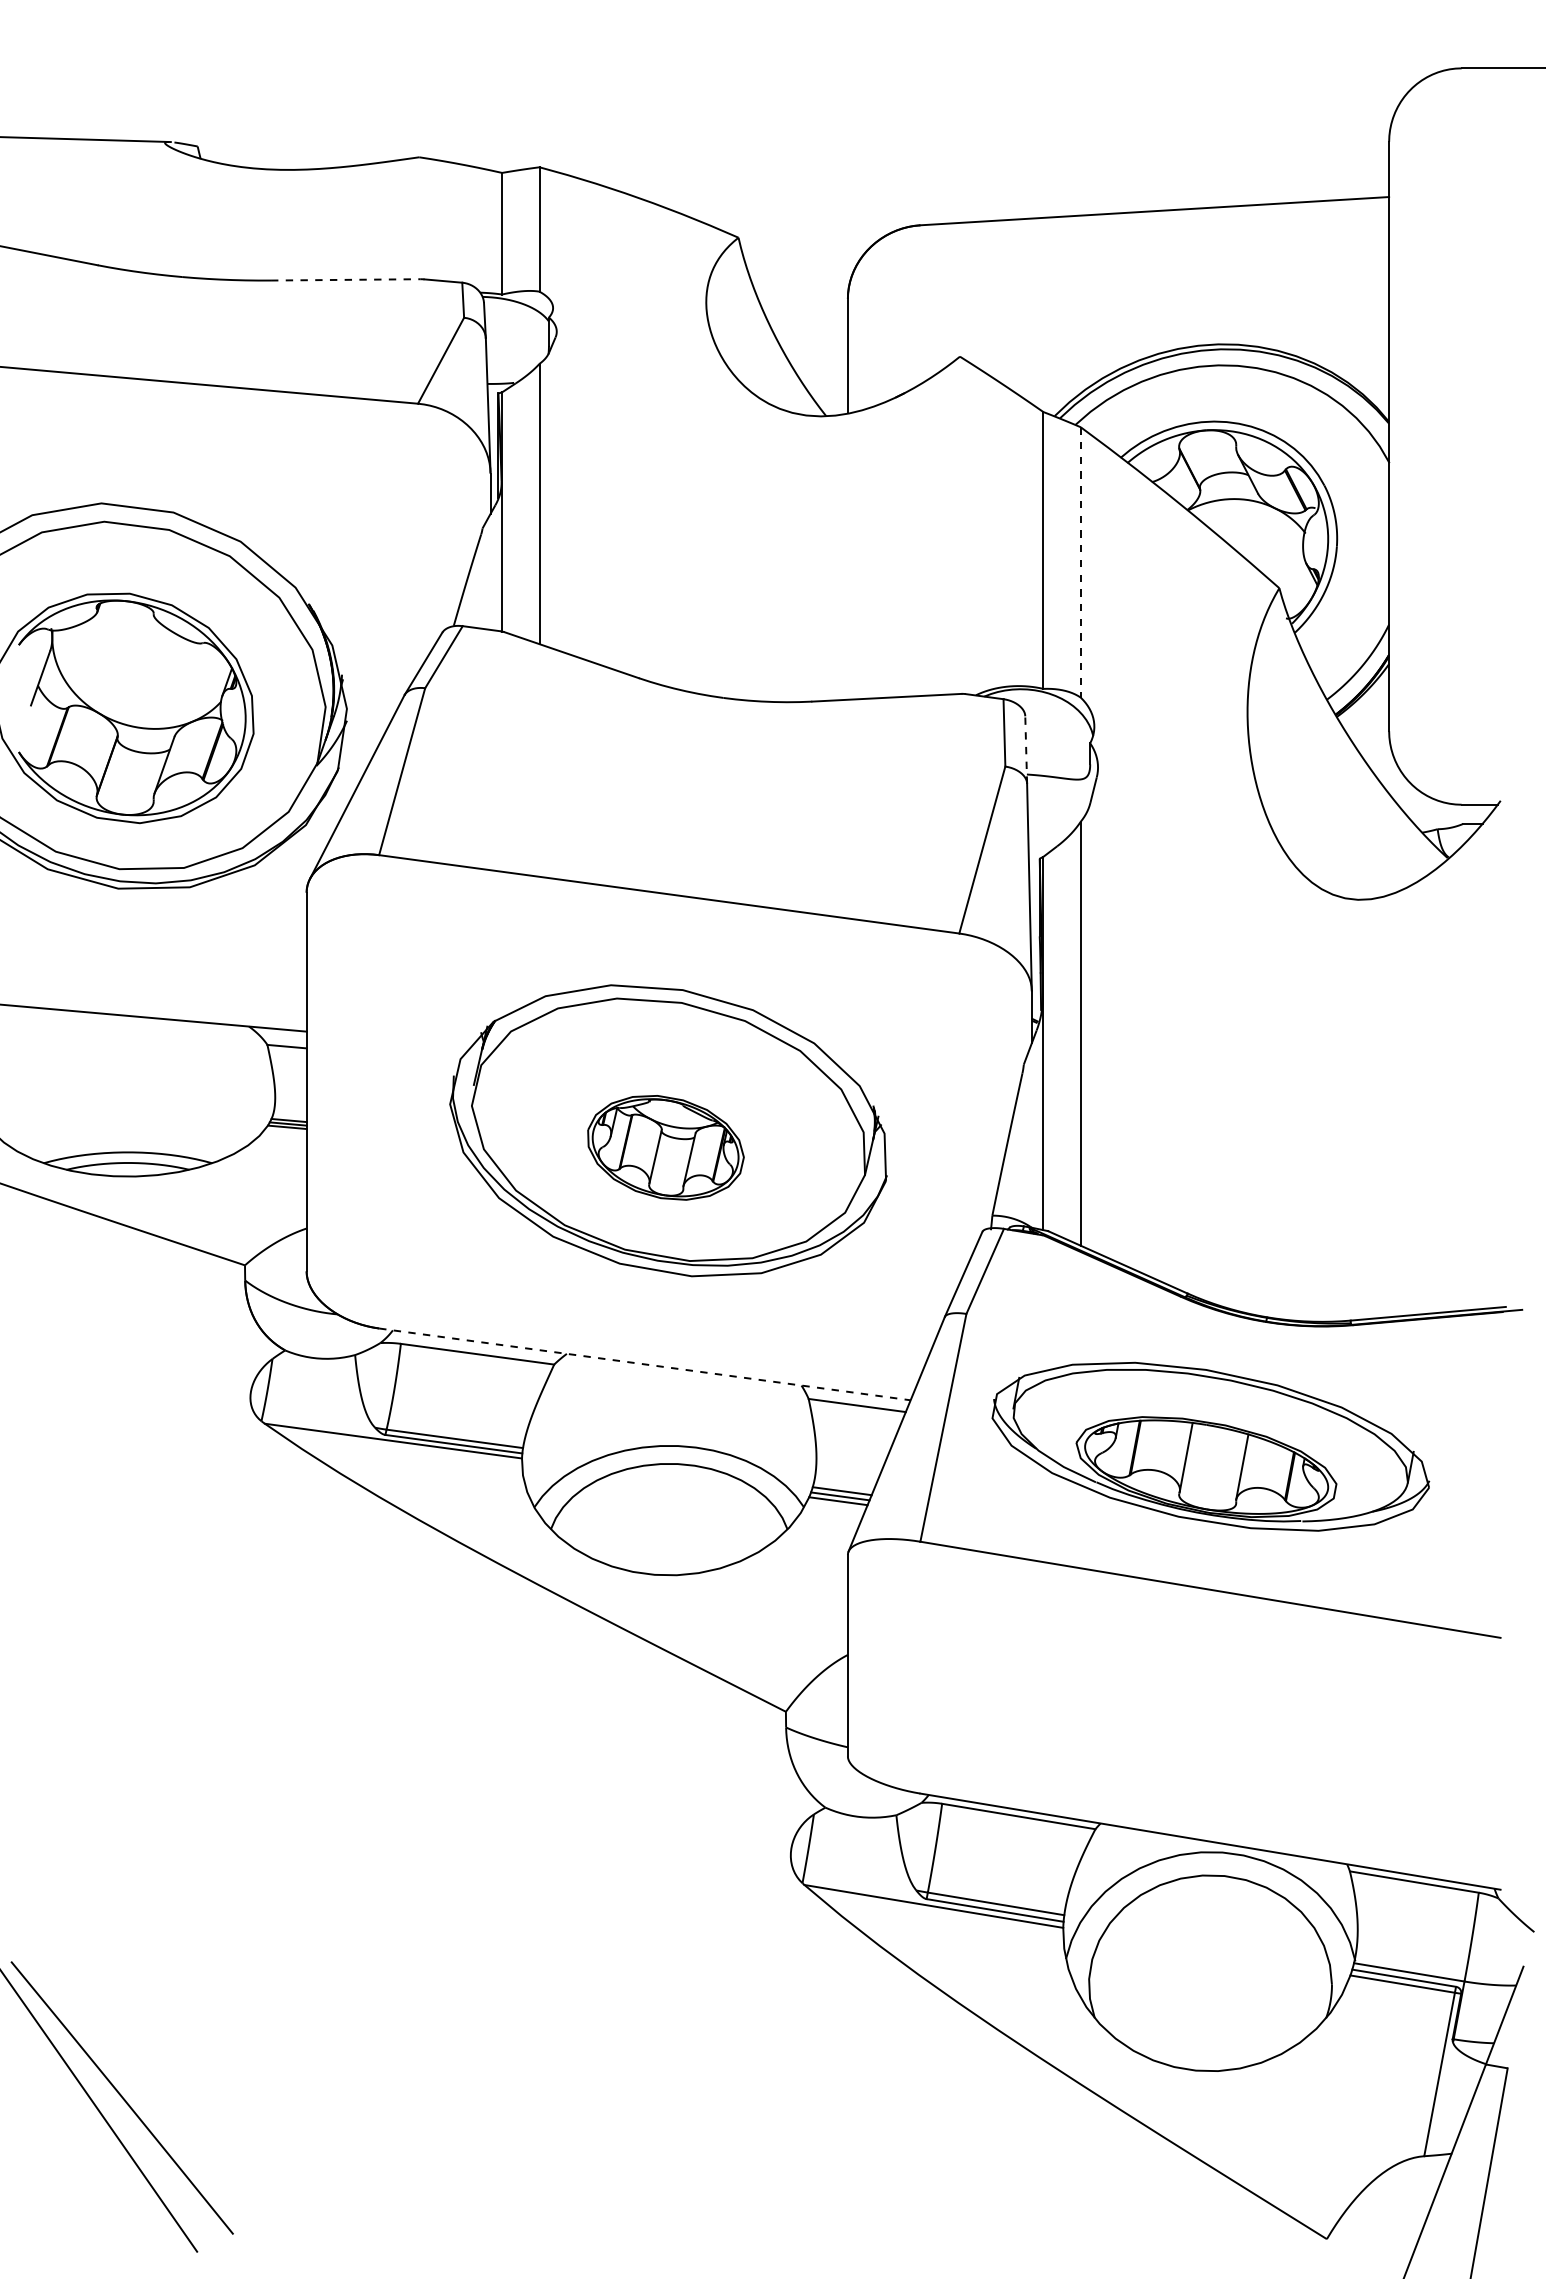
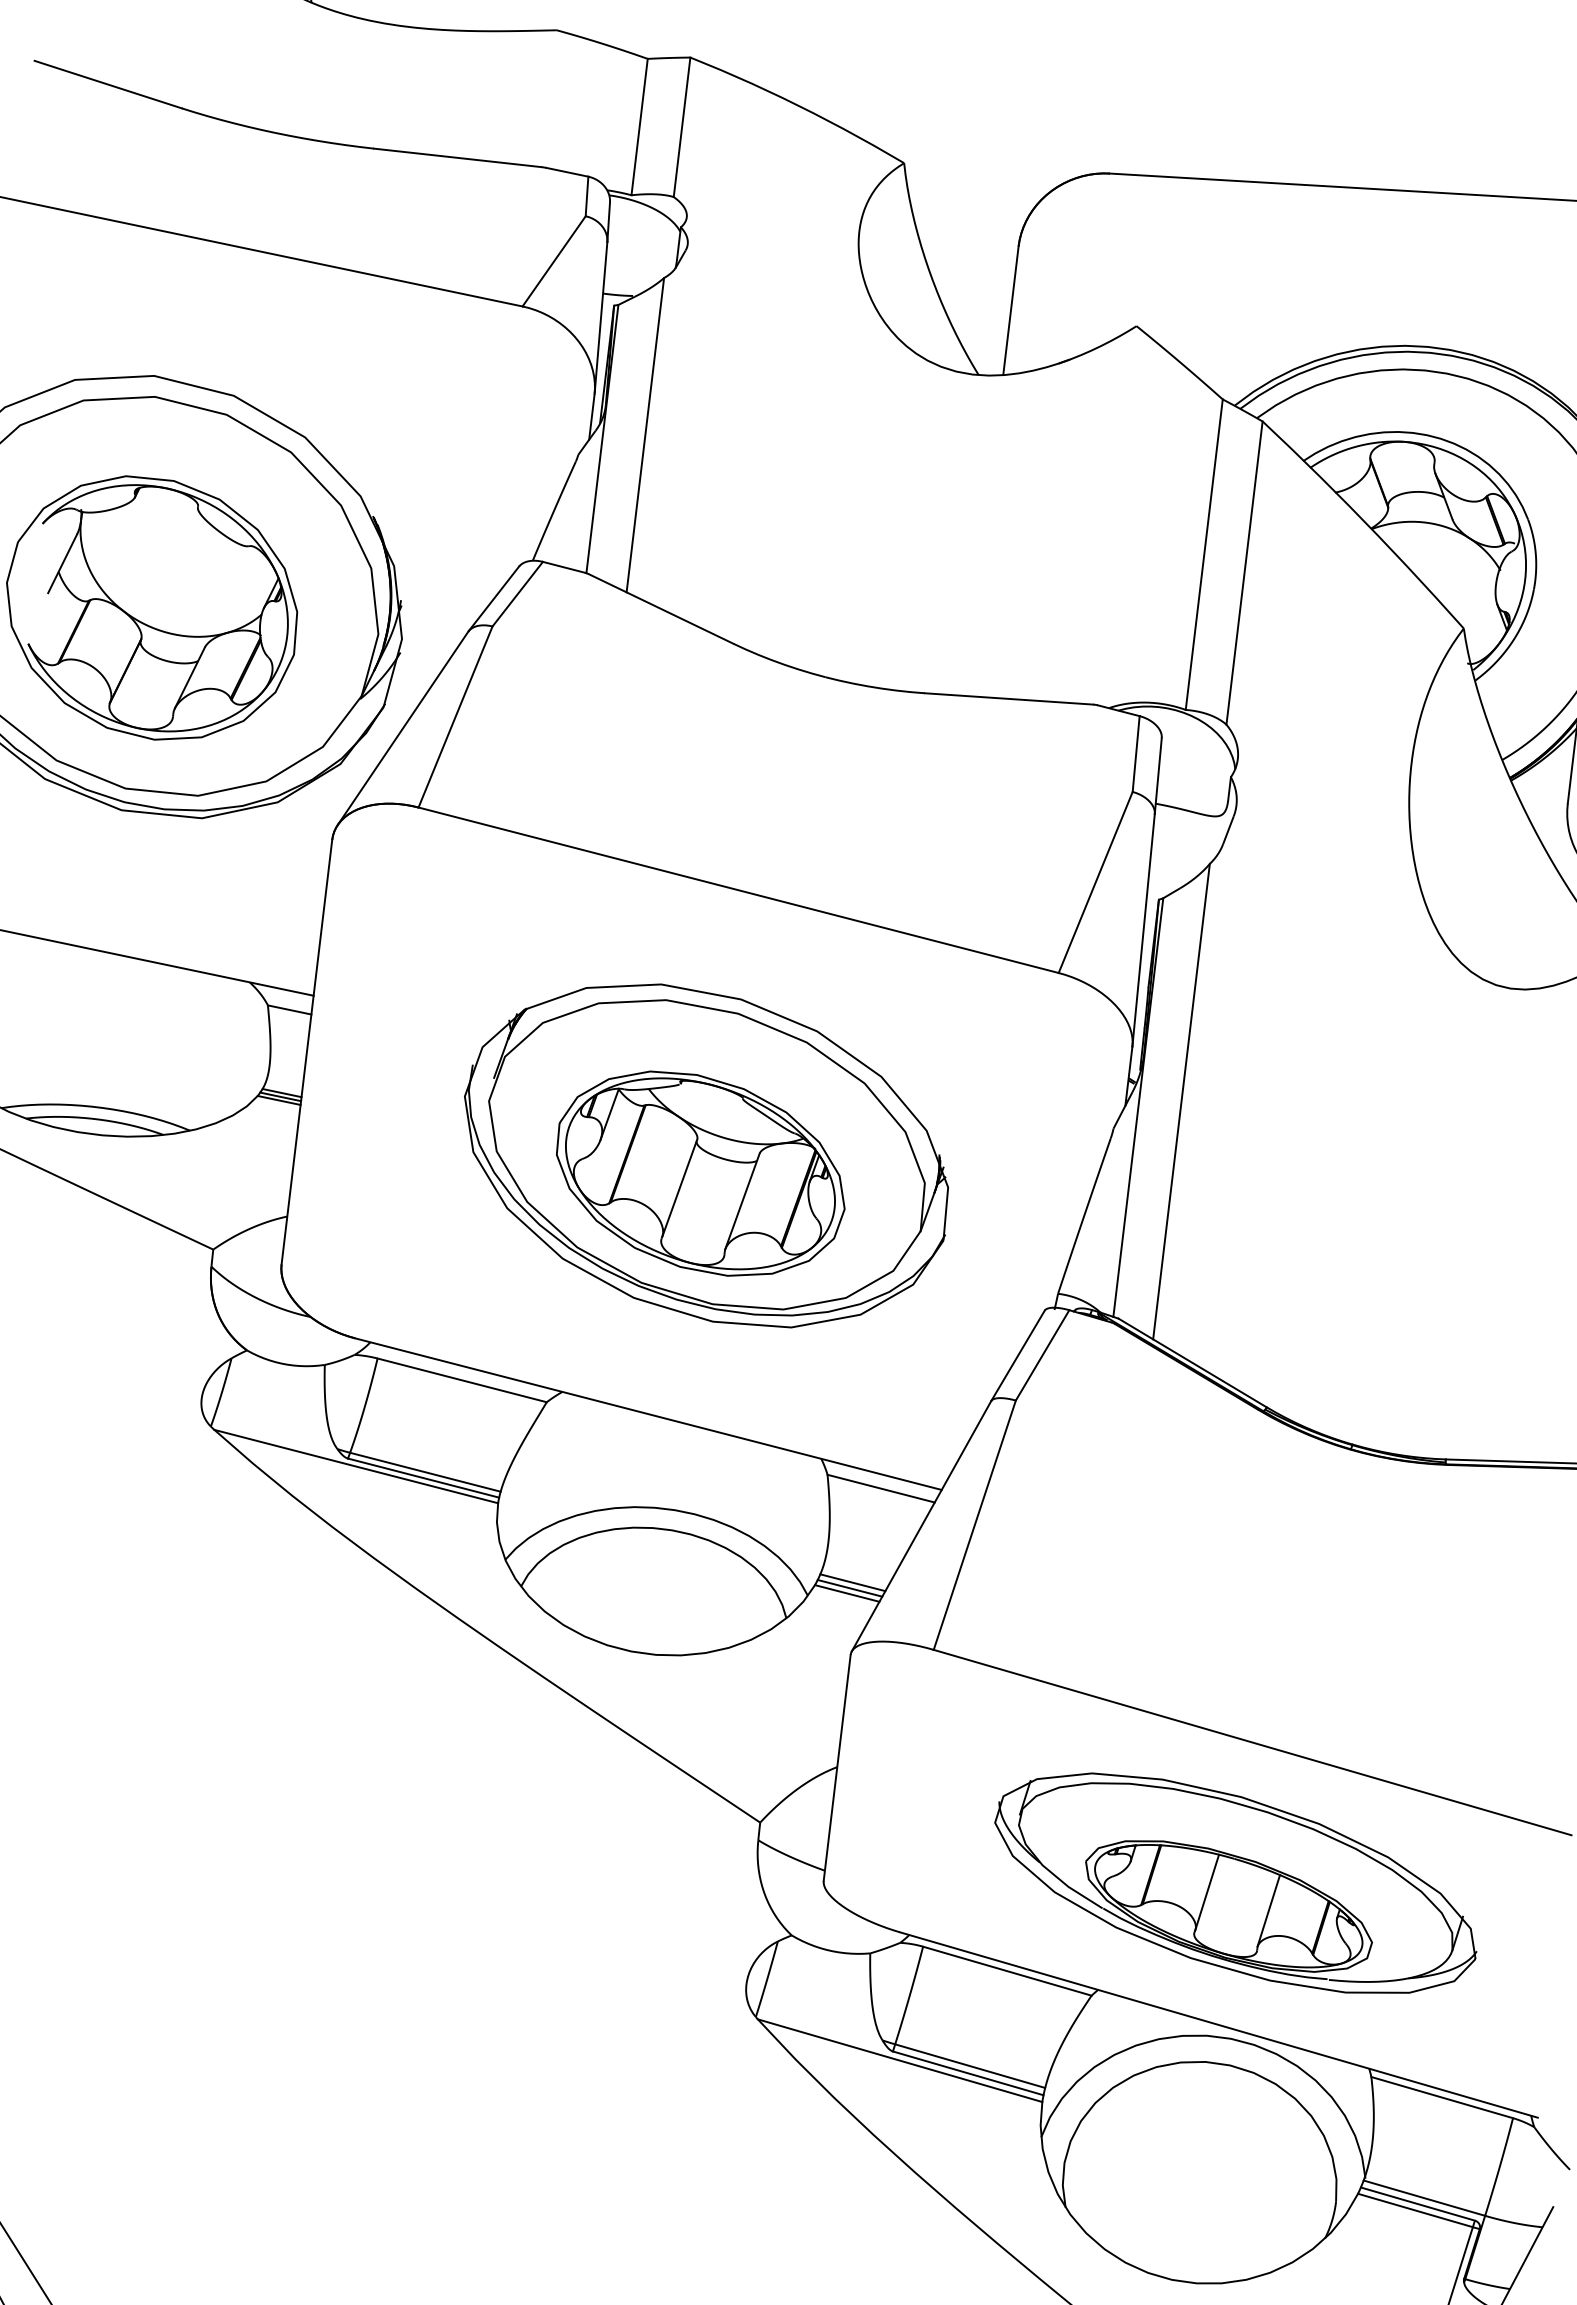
line: (345, 279) -> (457, 157), dashed -> solid
line: (1080, 562) -> (1244, 573), dashed -> solid
line: (1026, 750) -> (1158, 776), dashed -> solid
part: (665, 1147) -> (700, 1173), size x1.67
line: (645, 1364) -> (649, 1414), dashed -> solid
part: (1210, 1446) -> (1235, 1883), moved

